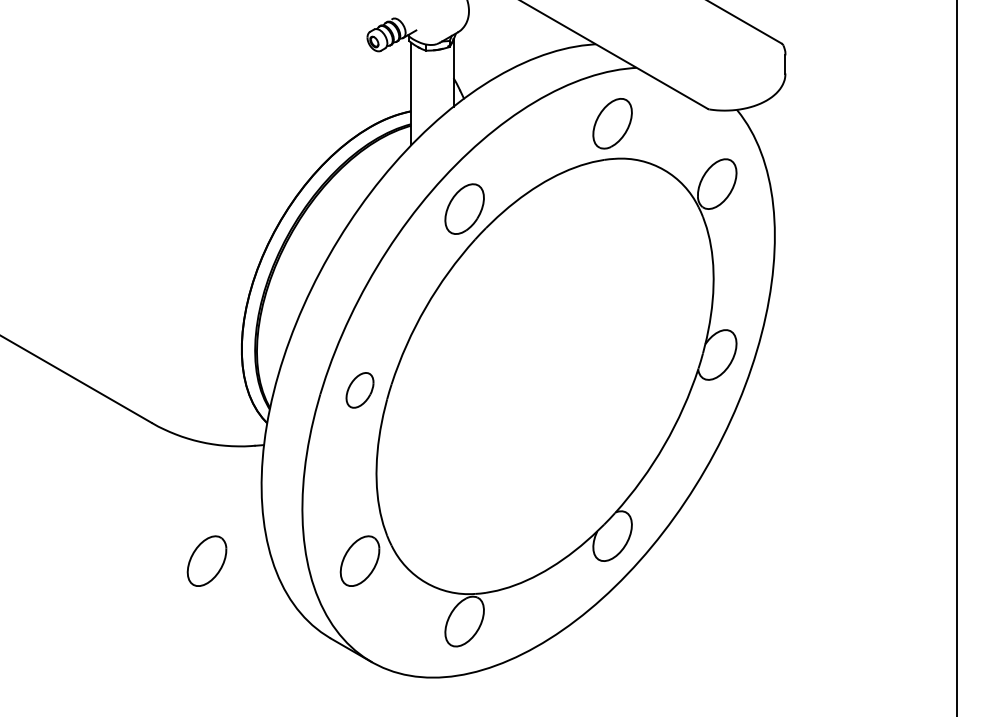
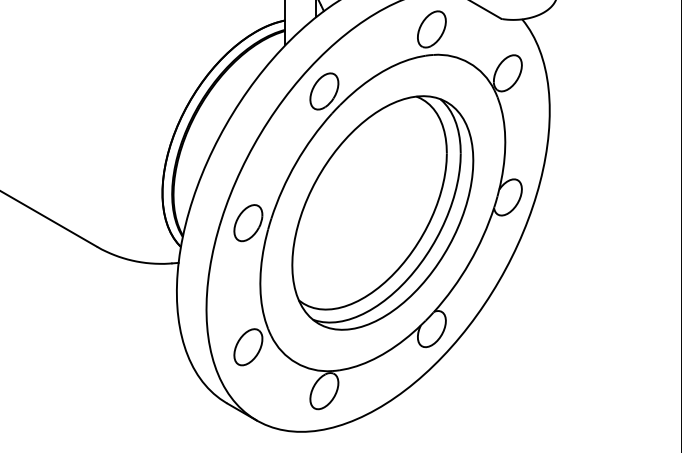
part: (544, 376) -> (382, 213), added
part: (359, 390) -> (247, 223), size x1.43
part: (206, 560) -> (136, 346), removed

